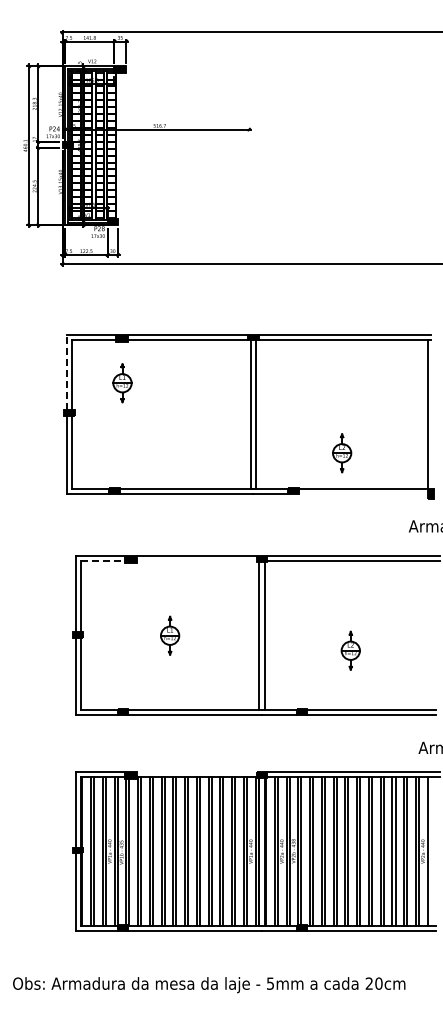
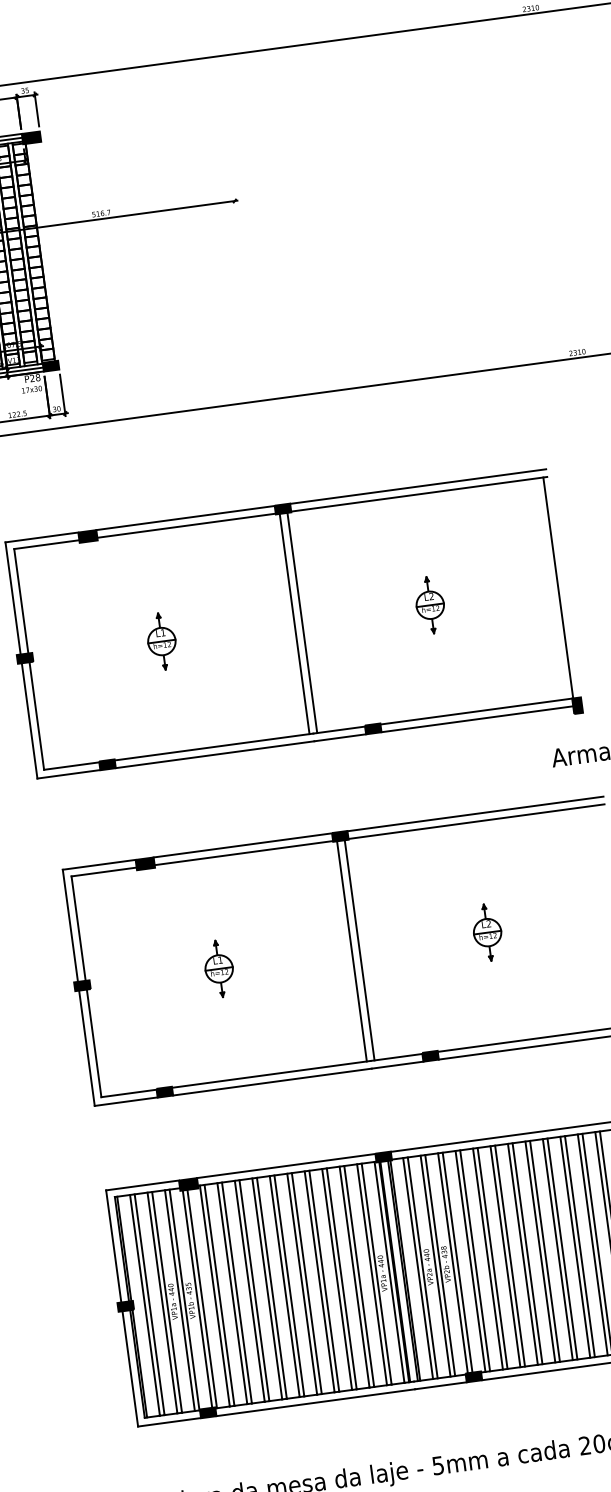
line: (67, 372) -> (13, 598), dashed -> solid
part: (122, 383) -> (161, 641), moved
part: (342, 453) -> (430, 605), moved
line: (362, 493) -> (476, 718), added
line: (102, 561) -> (103, 872), dashed -> solid
line: (196, 561) -> (243, 853), added
part: (350, 650) -> (487, 932), moved
line: (196, 772) -> (285, 1166), added

